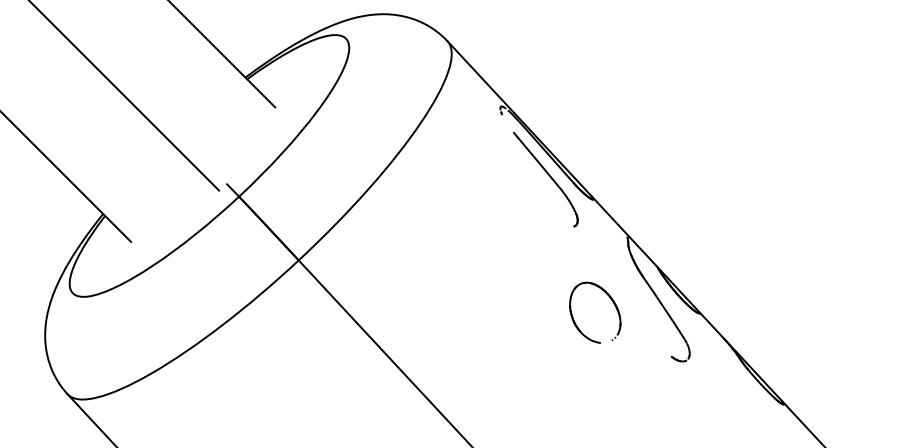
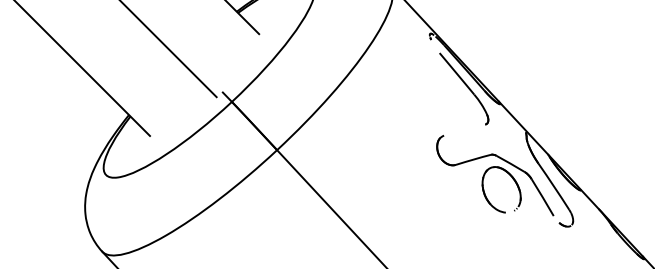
part: (599, 275) -> (504, 161), added

